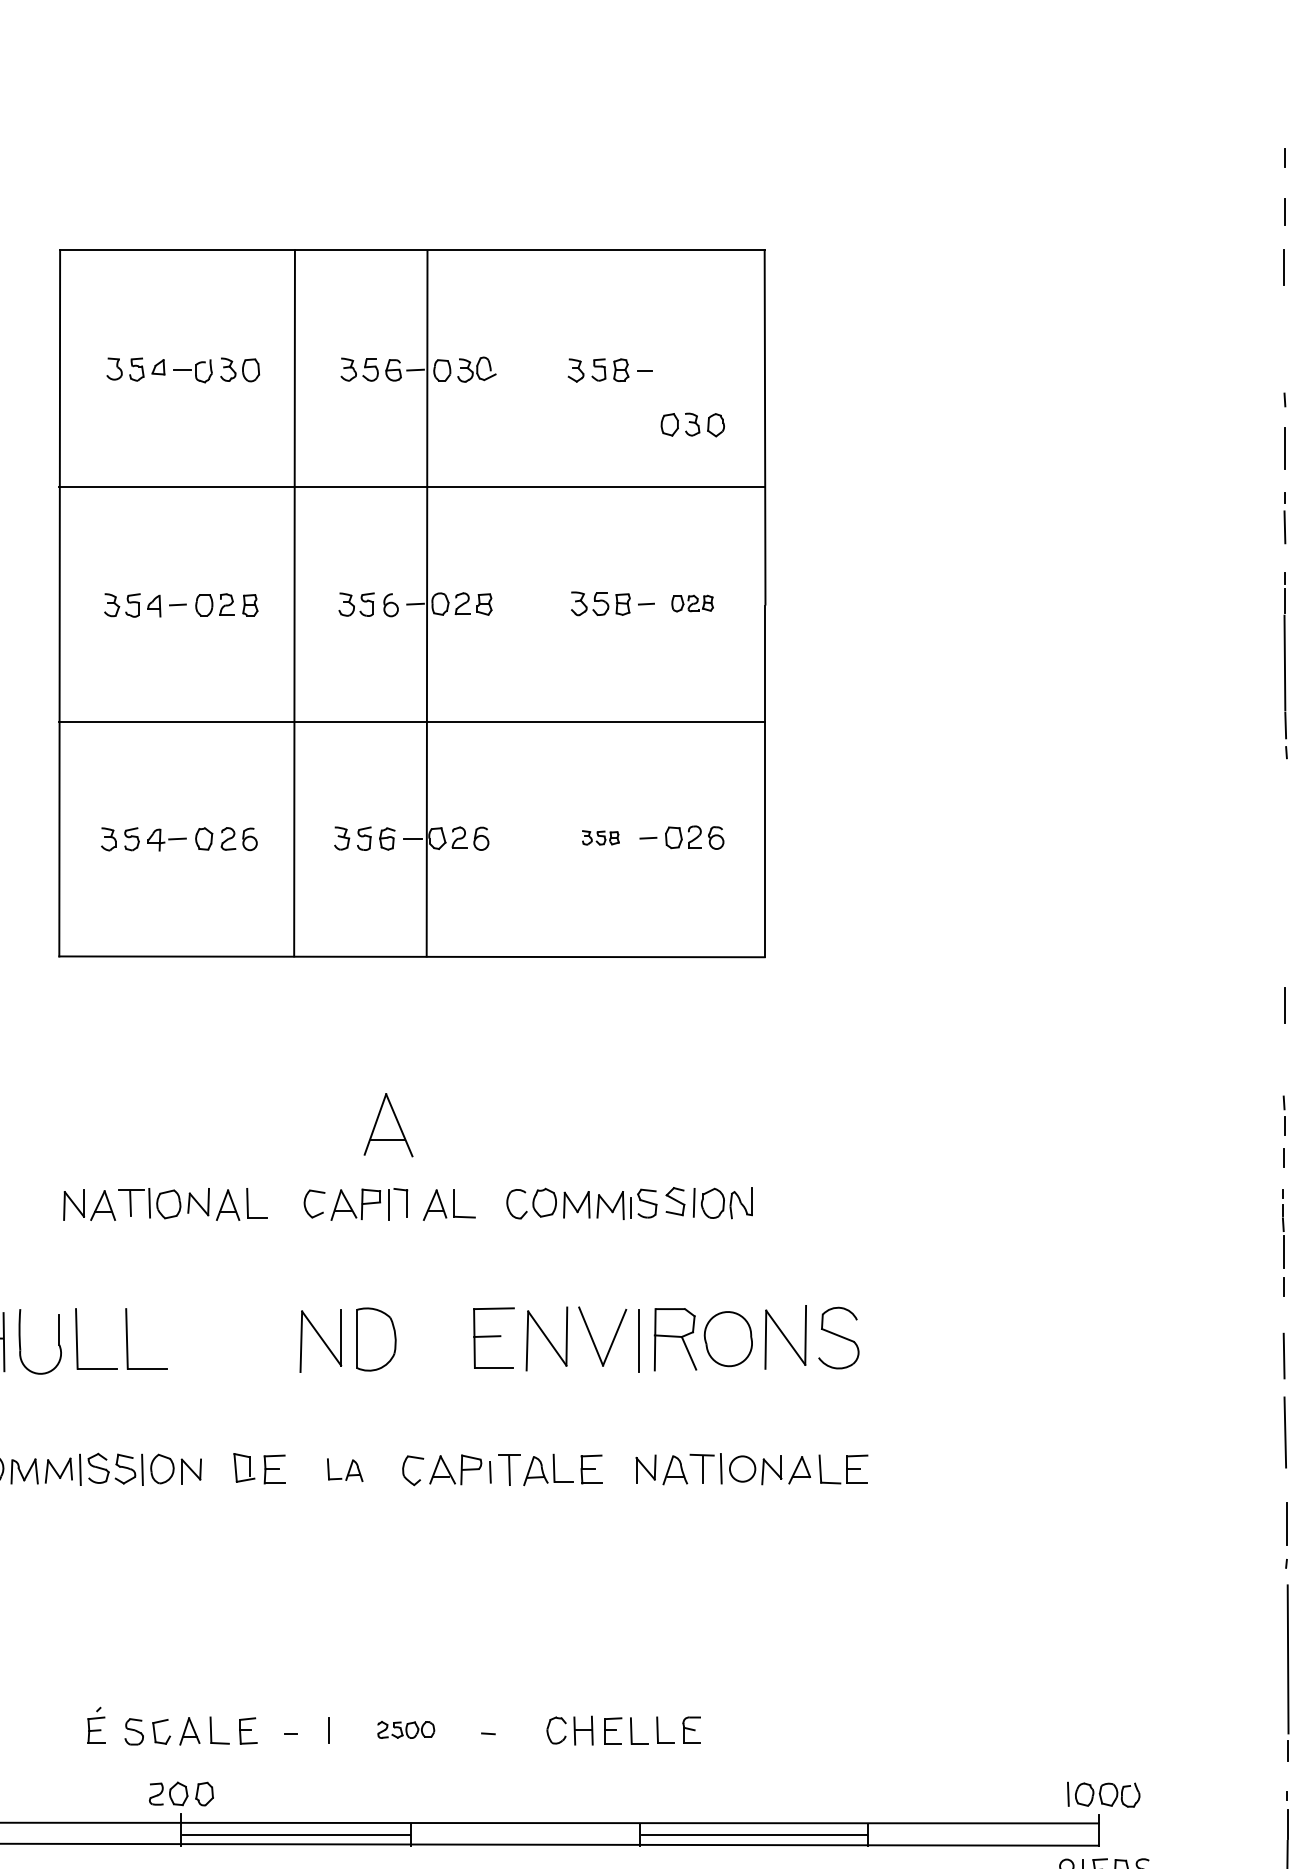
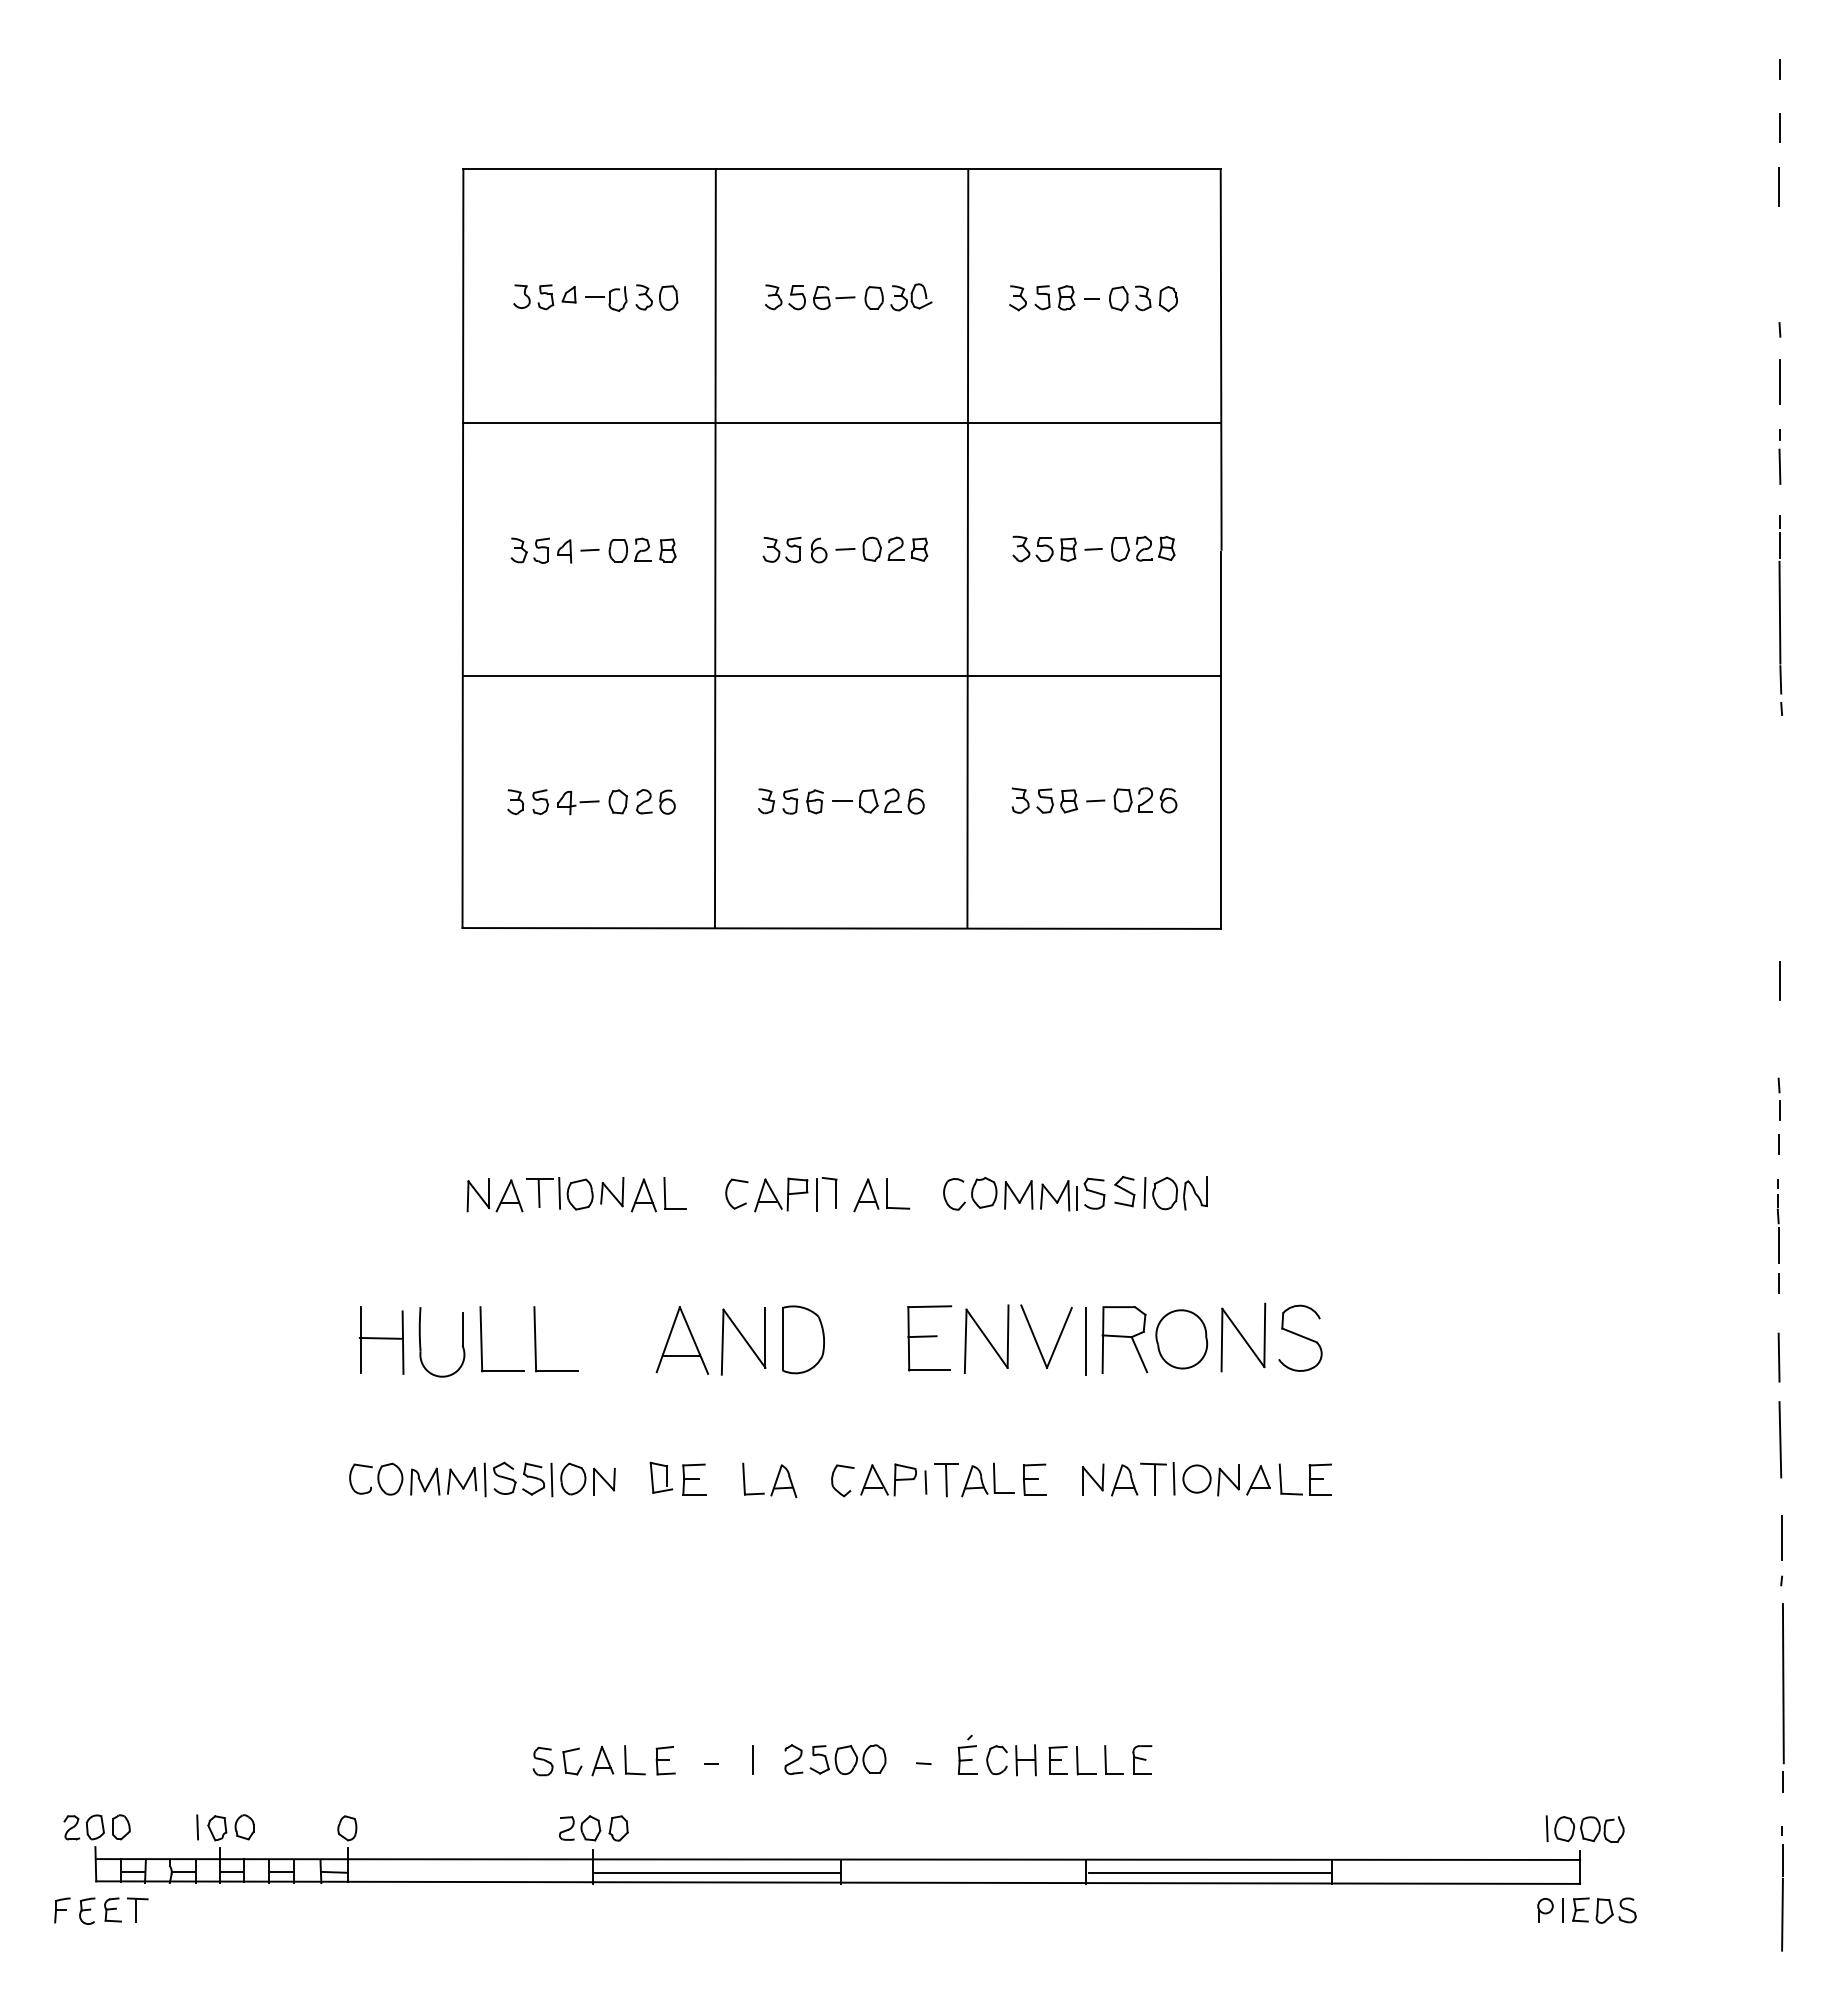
part: (692, 424) -> (1143, 298), moved
line: (426, 603) -> (967, 548), moved
part: (692, 603) -> (1143, 548), size x1.43
part: (600, 837) -> (1044, 800), size x1.67
part: (388, 1125) -> (682, 1340), moved
part: (344, 1469) -> (769, 1479), size x1.43
part: (96, 1725) -> (967, 1754), moved
part: (406, 1729) -> (835, 1759), size x1.67

